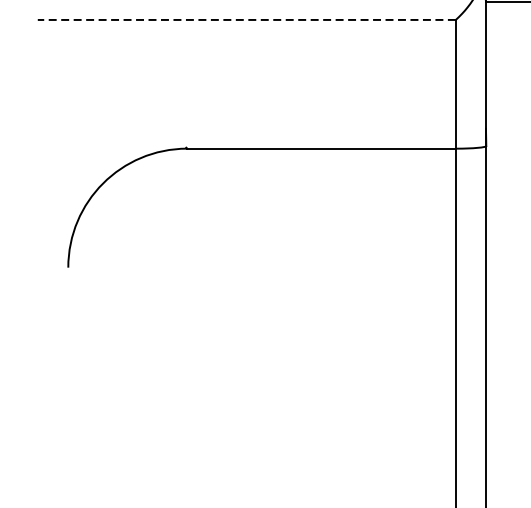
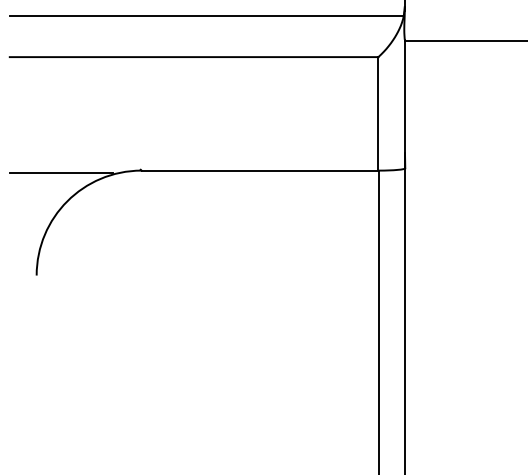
line: (246, 20) -> (193, 57), dashed -> solid
line: (96, 150) -> (61, 172), added

